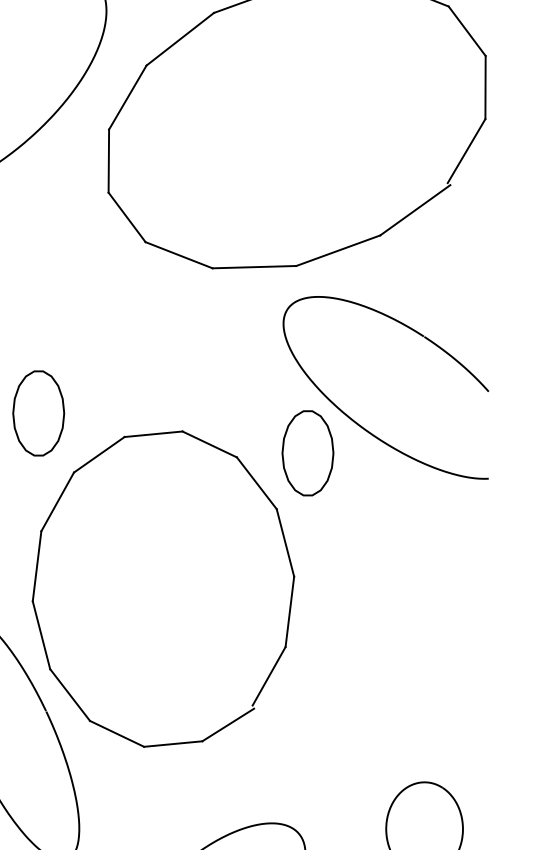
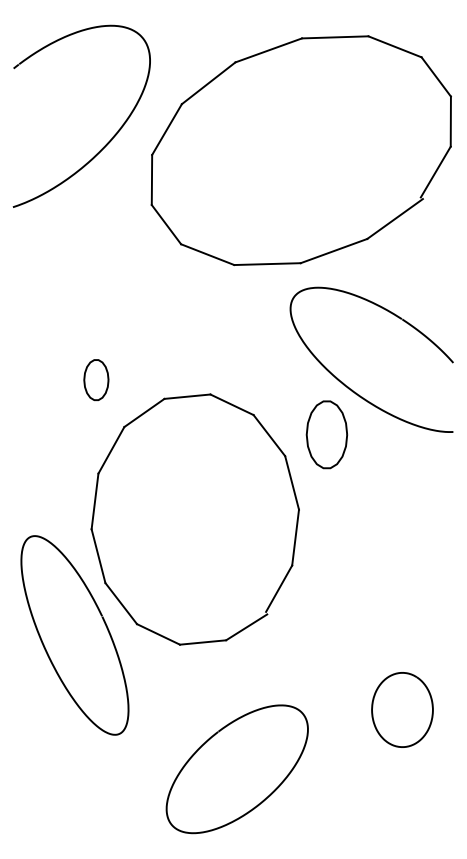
part: (38, 412) -> (96, 379), size x0.6
part: (307, 452) -> (326, 434), moved

